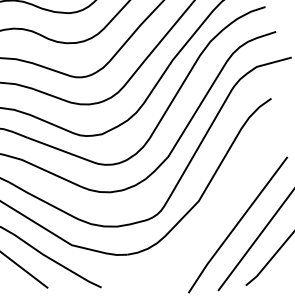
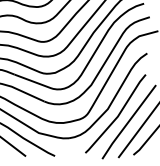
curve: (216, 212) -> (117, 115), added

